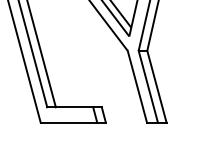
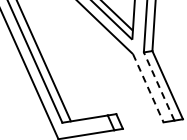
line: (148, 86) -> (159, 86), solid -> dashed
line: (137, 87) -> (148, 88), solid -> dashed

